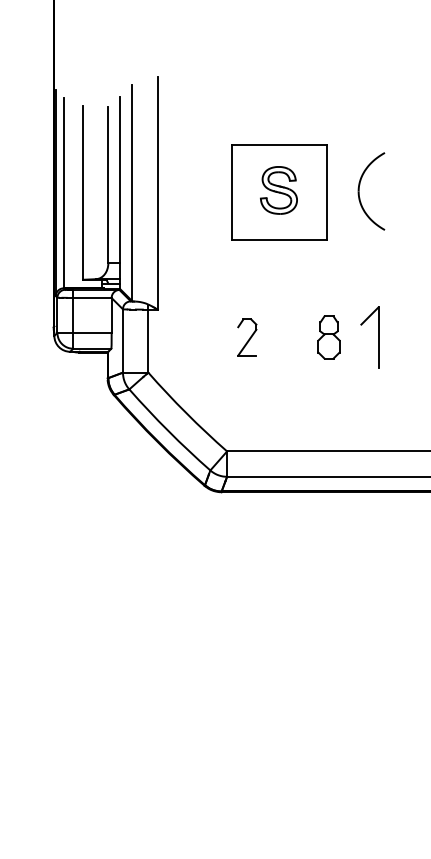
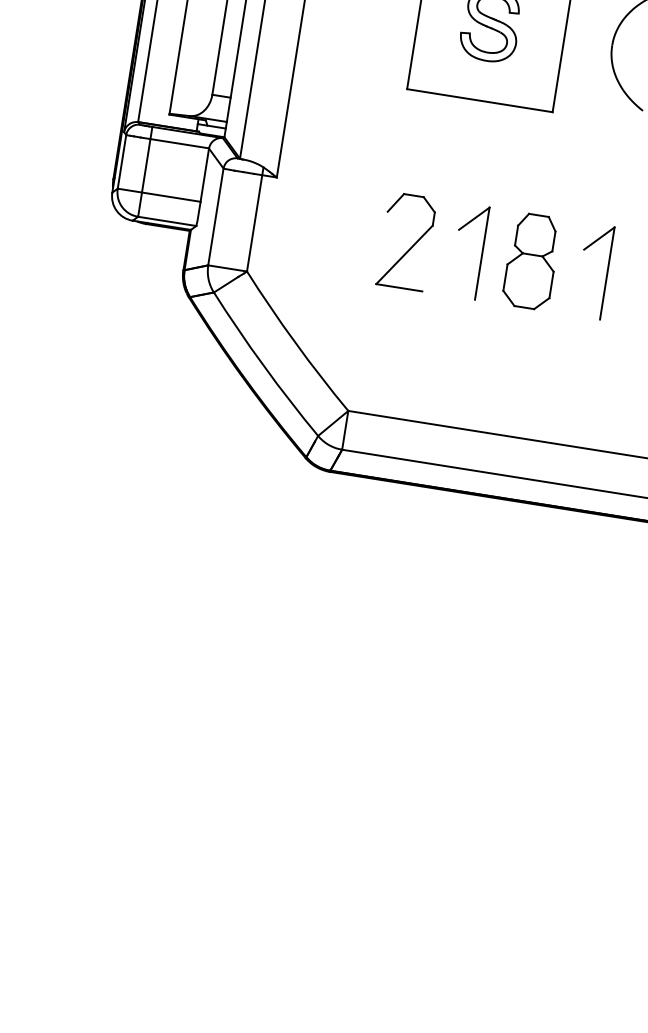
part: (247, 337) -> (407, 241), size x1.67
part: (296, 337) -> (481, 253), added
part: (328, 337) -> (530, 261), size x1.43

